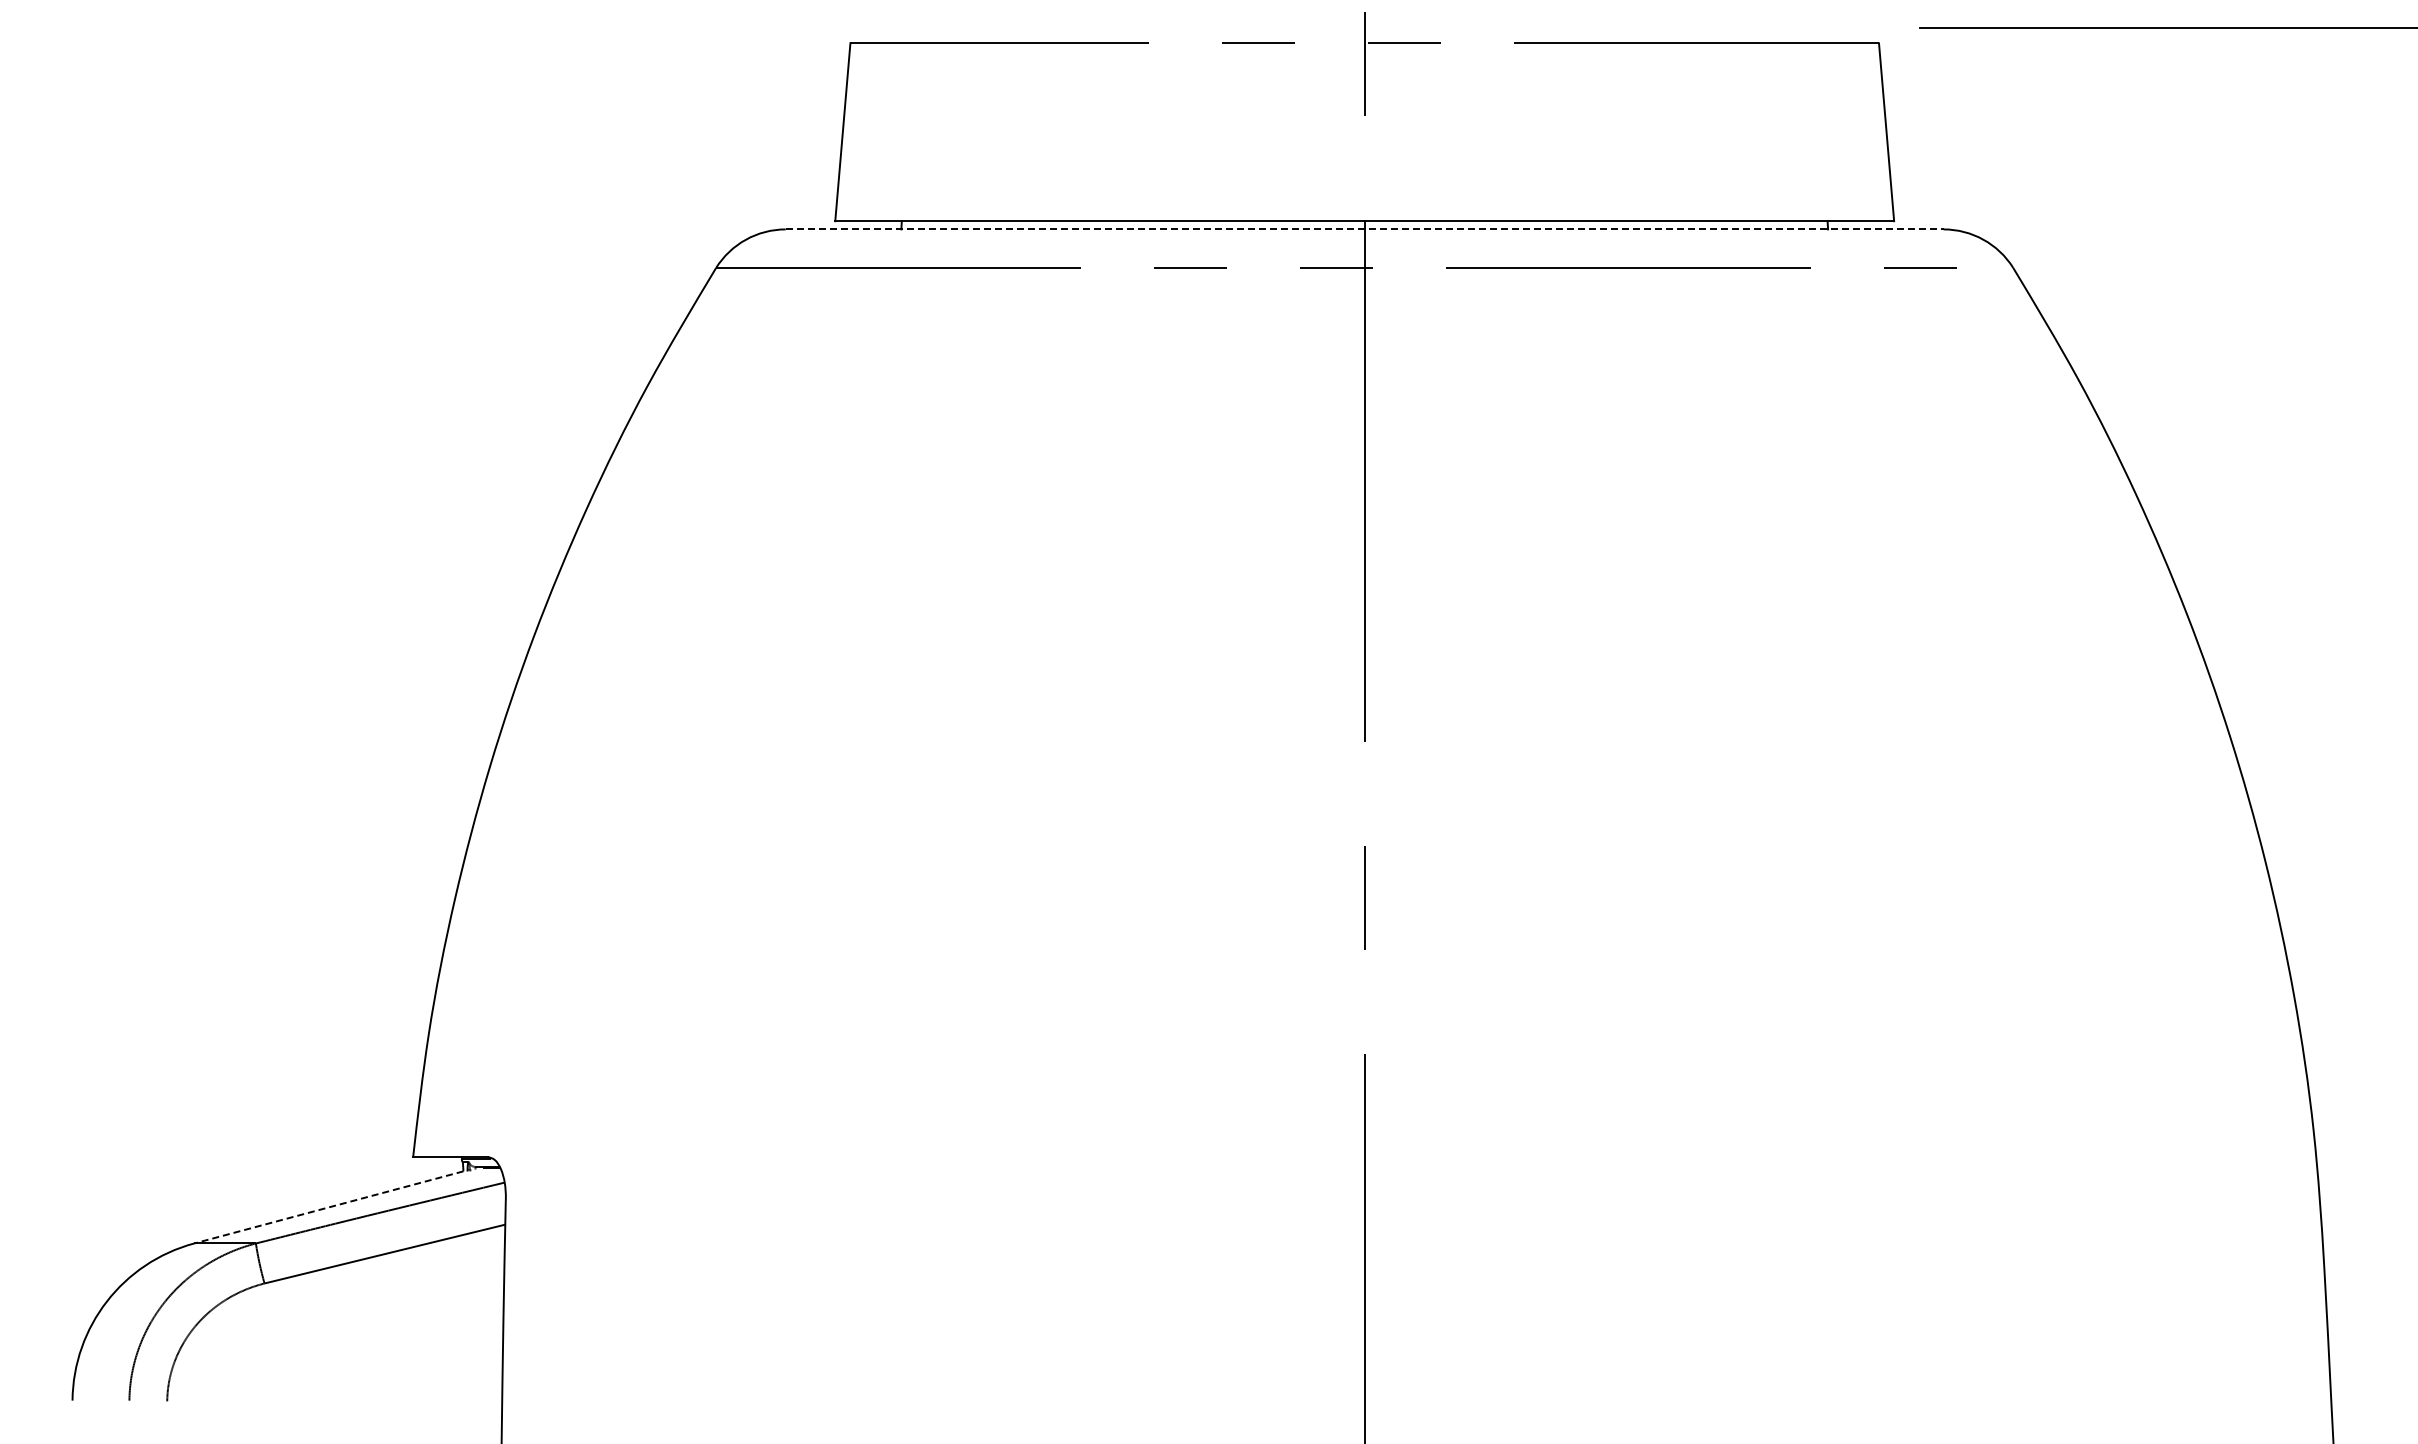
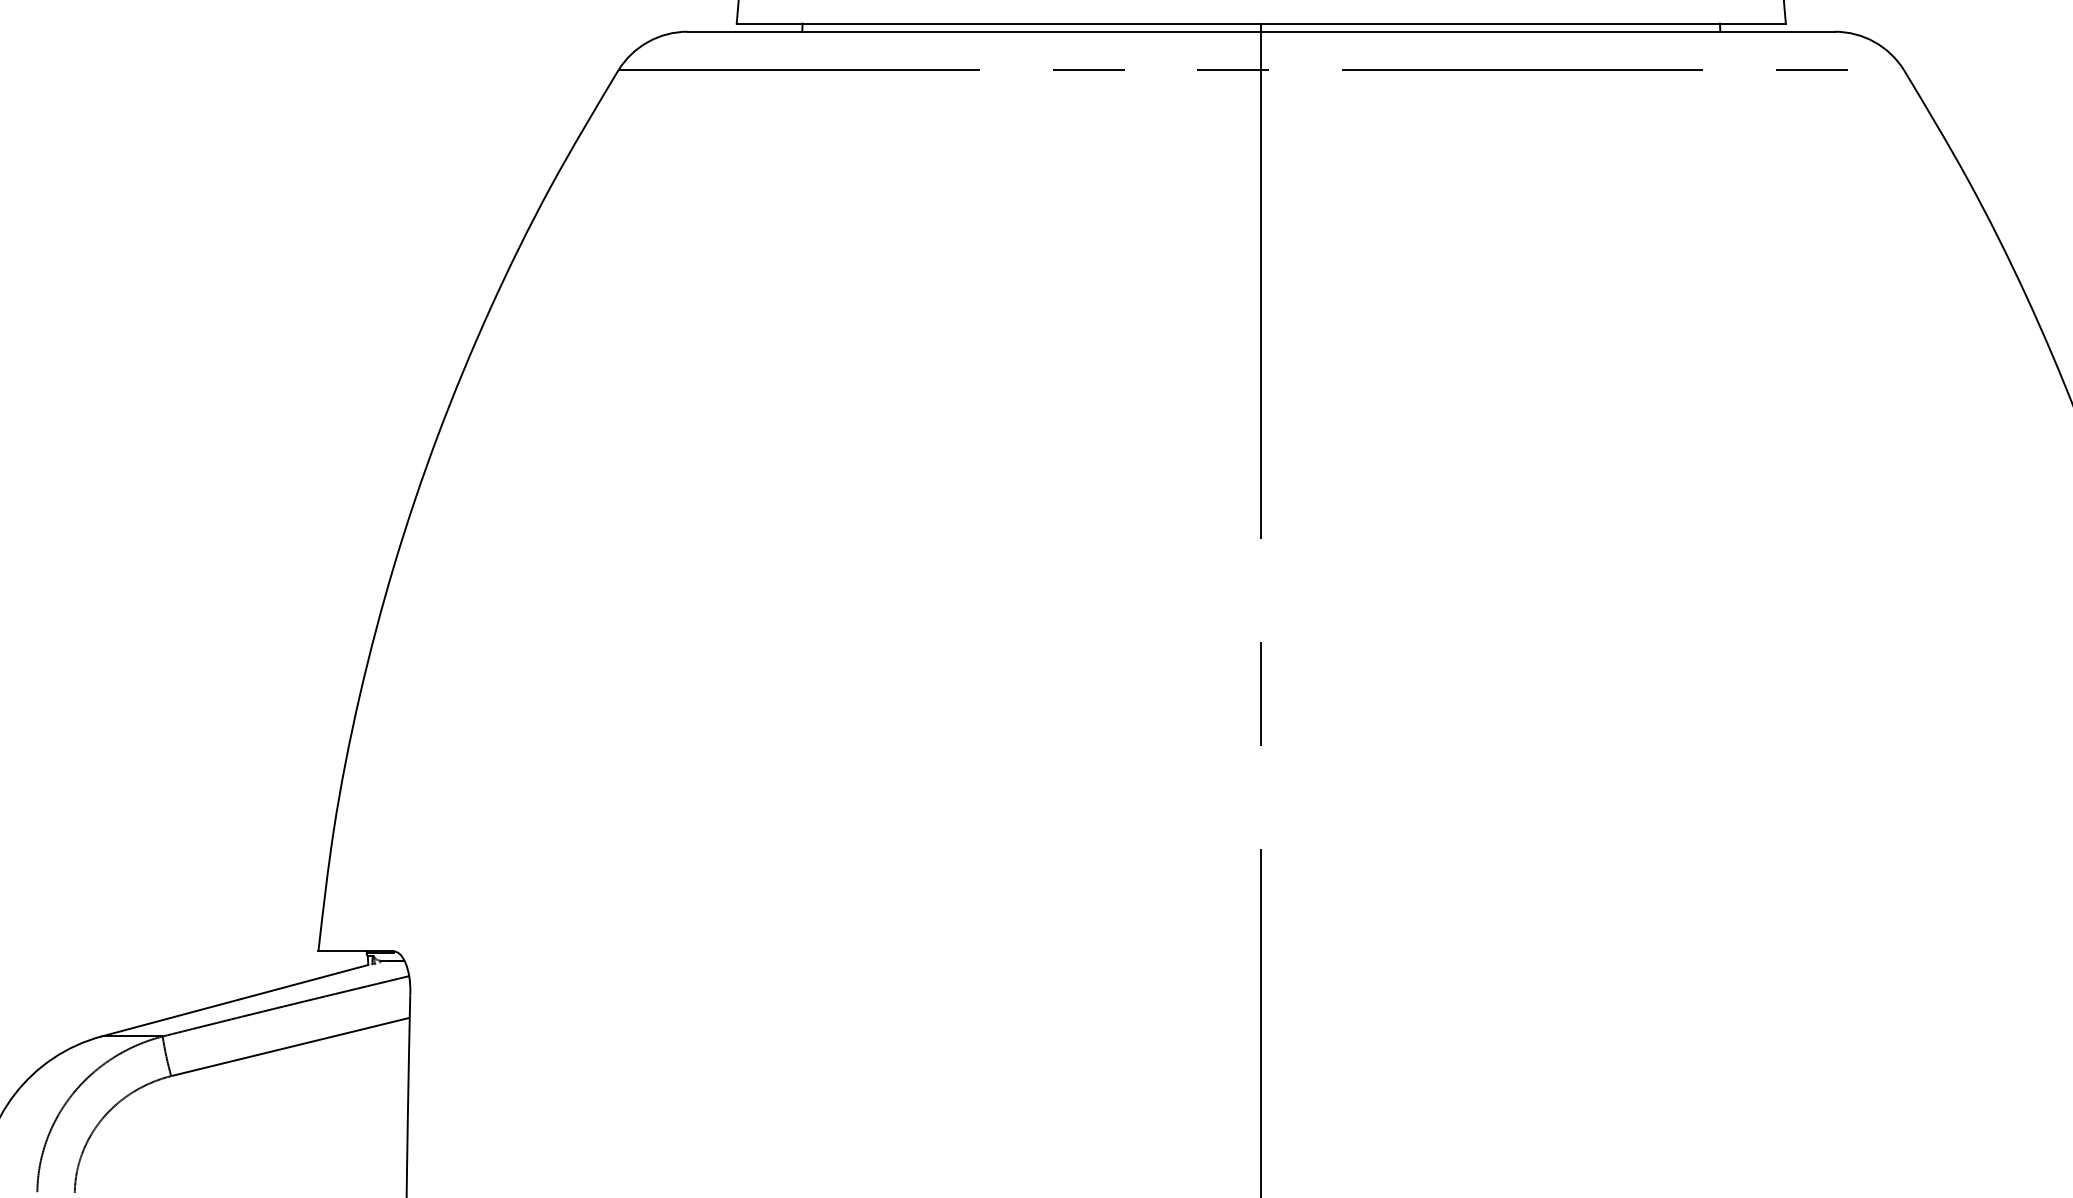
line: (1364, 229) -> (1261, 31), dashed -> solid
line: (328, 1207) -> (234, 1000), dashed -> solid

